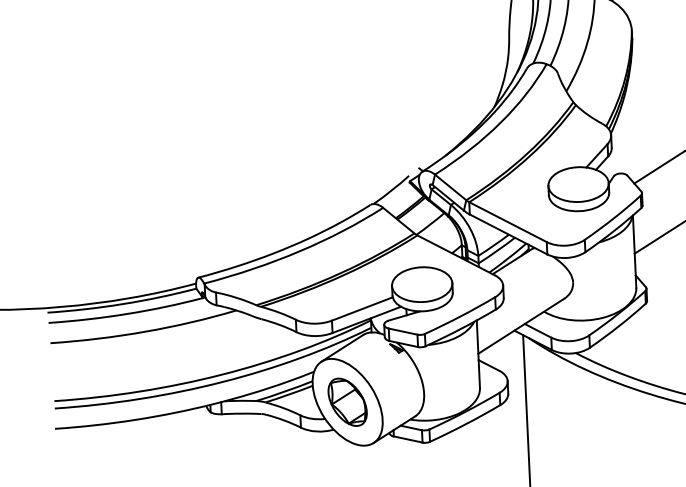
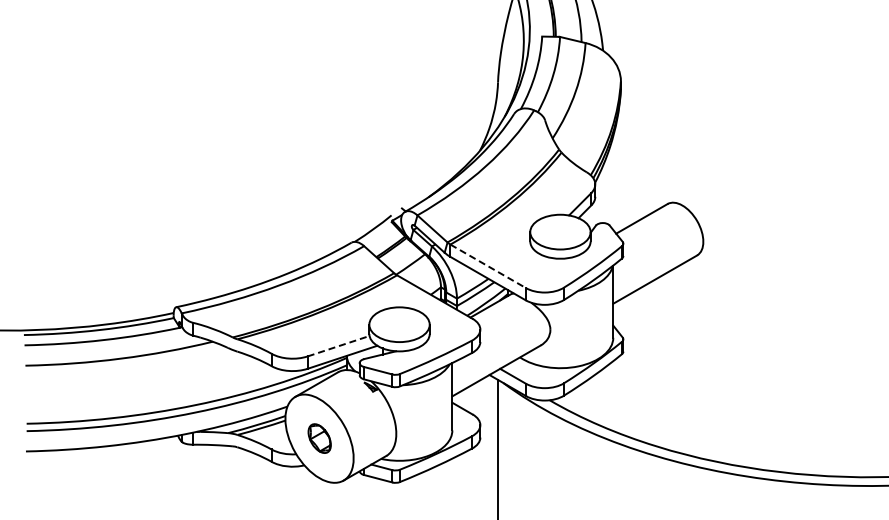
line: (508, 222) -> (488, 266), solid -> dashed
line: (362, 309) -> (338, 346), solid -> dashed
part: (347, 402) -> (319, 438), size x0.6

